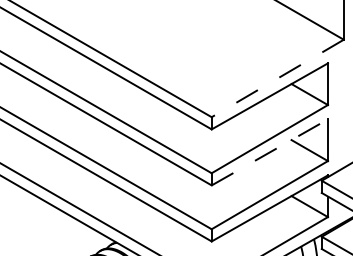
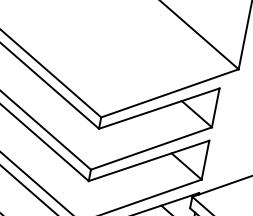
line: (277, 78) -> (169, 93), dashed -> solid
line: (269, 152) -> (148, 160), dashed -> solid

